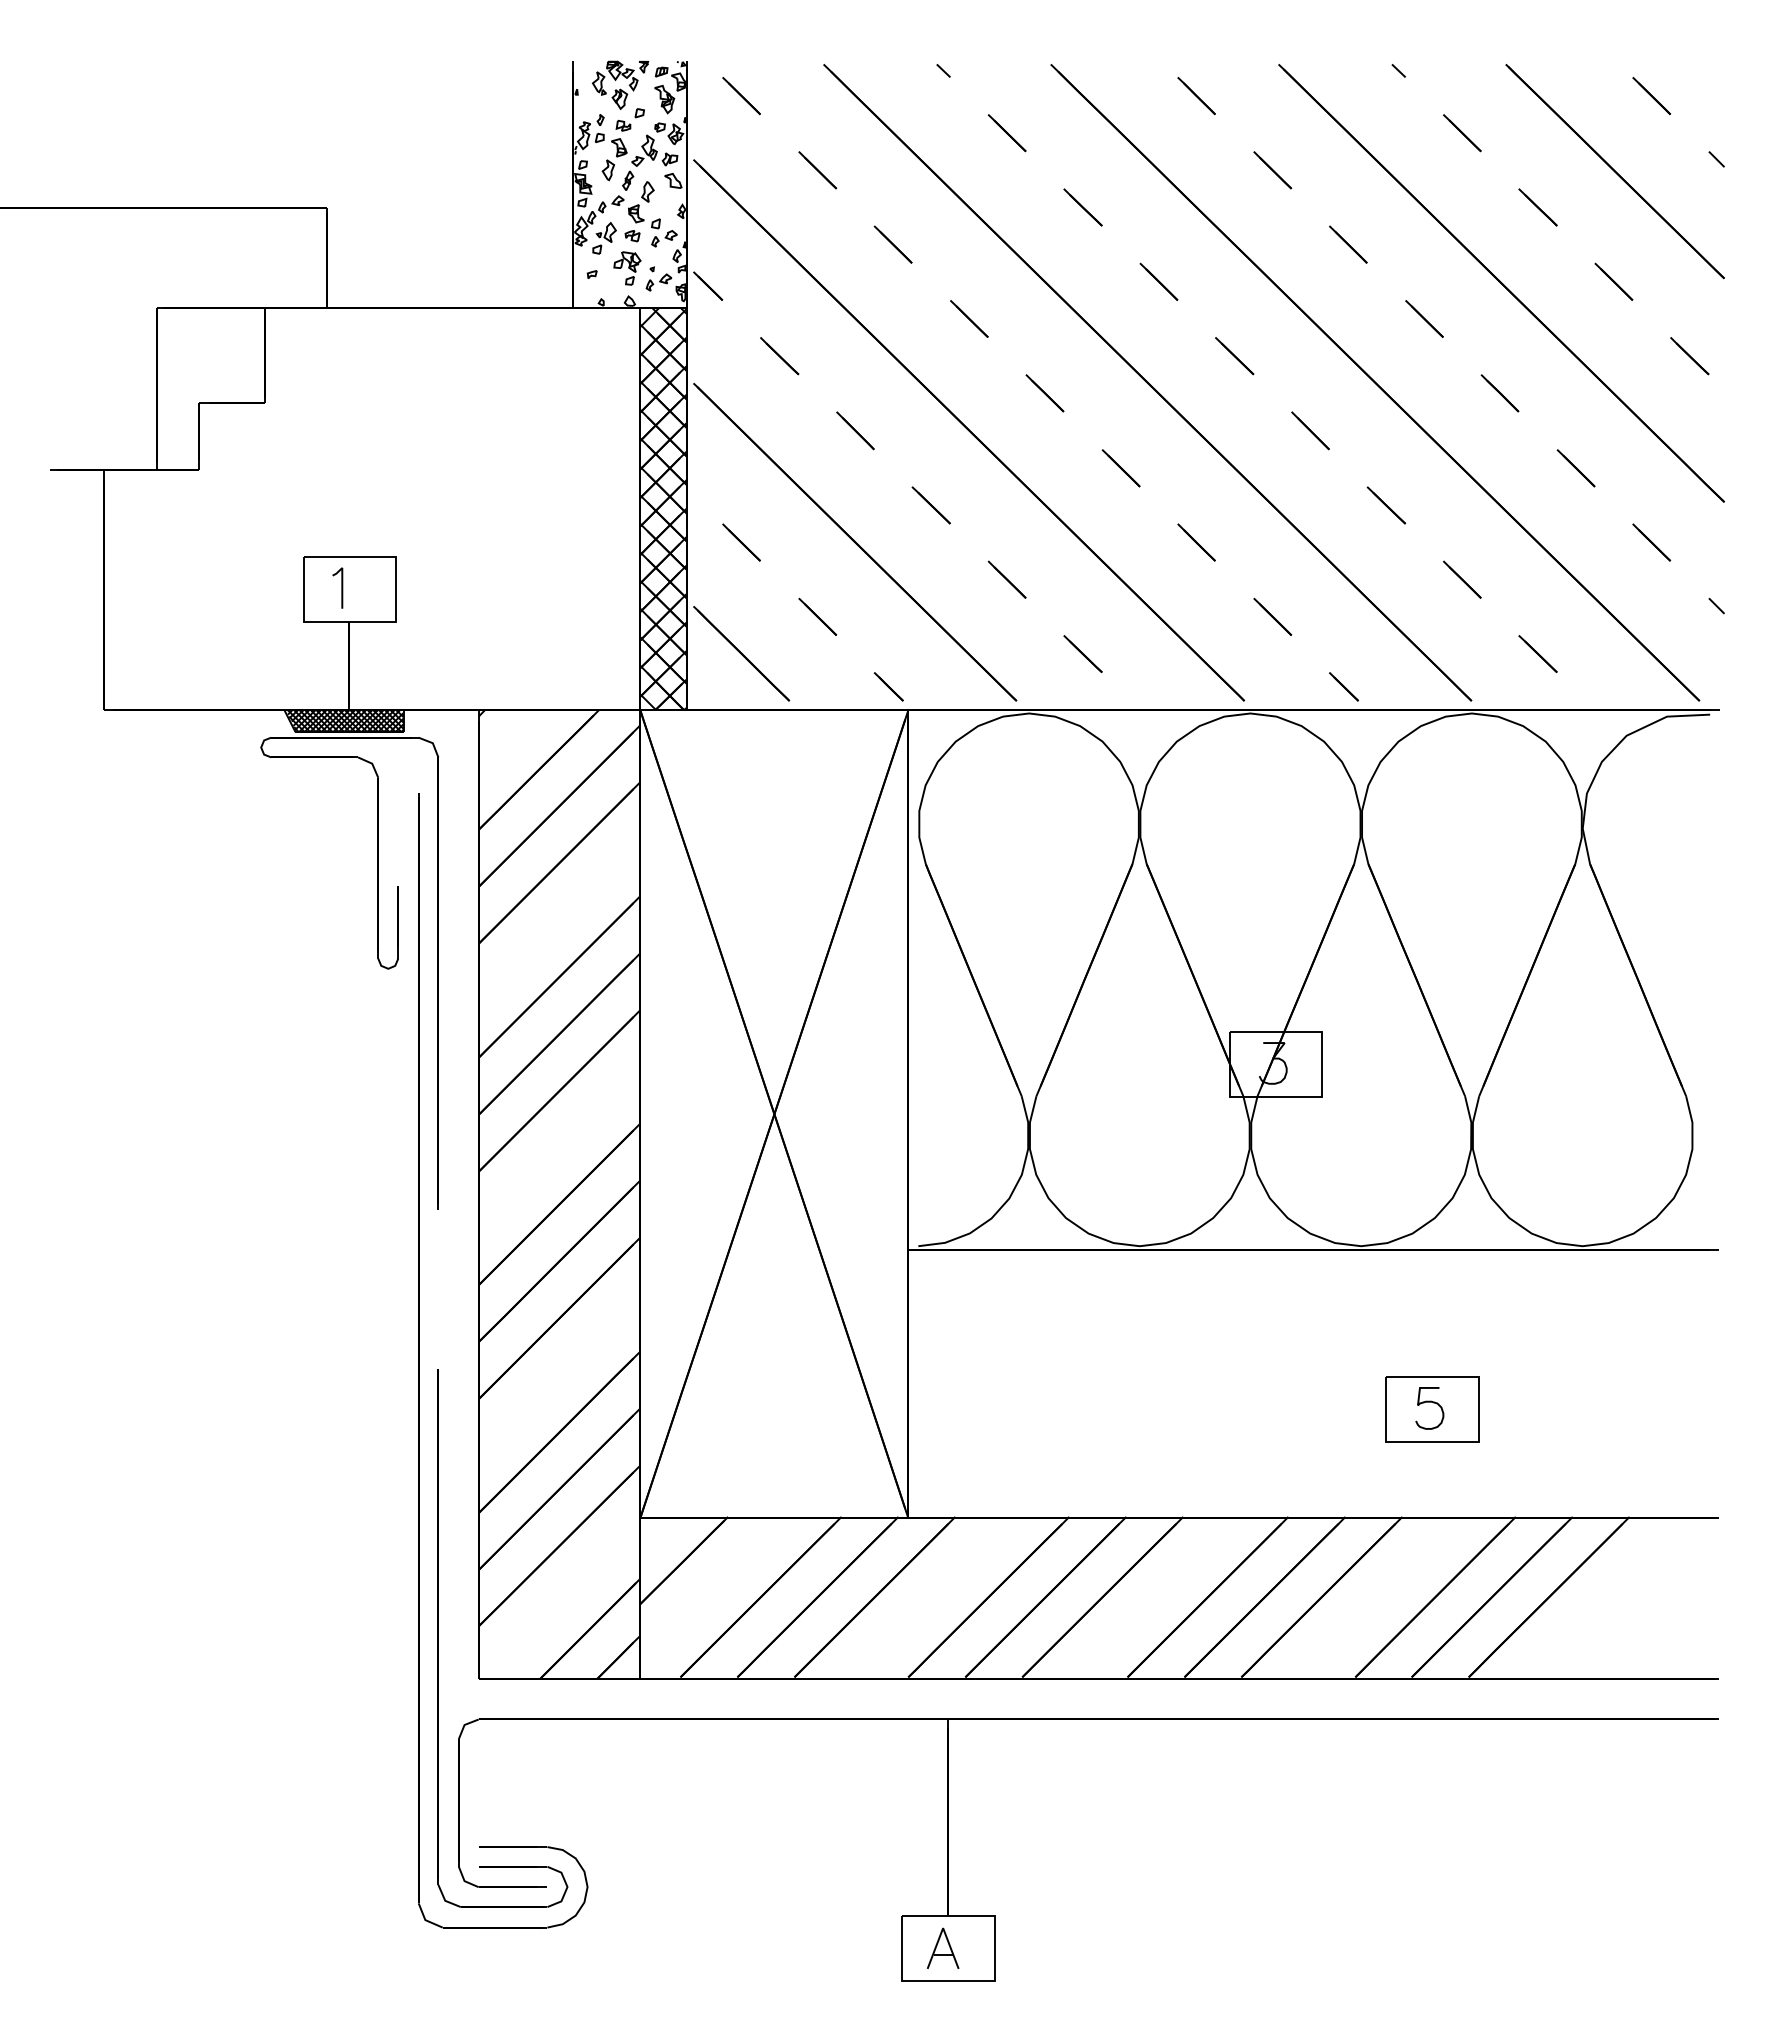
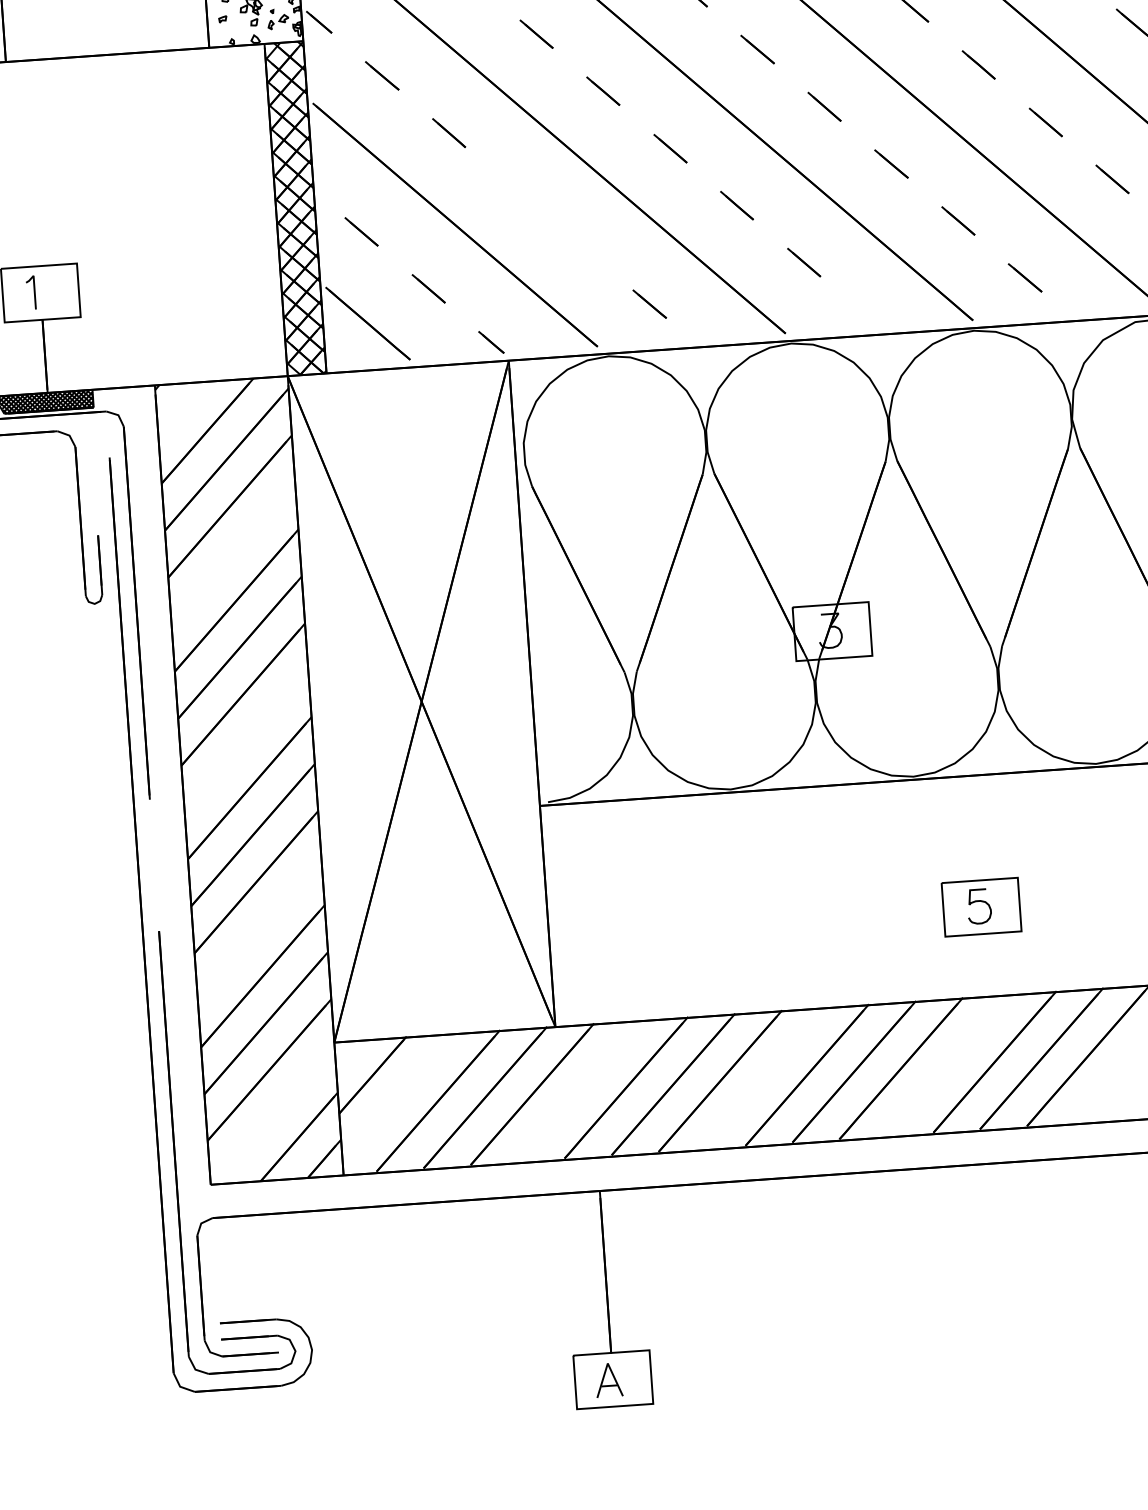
line: (930, 505) -> (515, 190), removed
line: (1006, 579) -> (582, 247), removed
line: (1343, 686) -> (866, 315), removed

